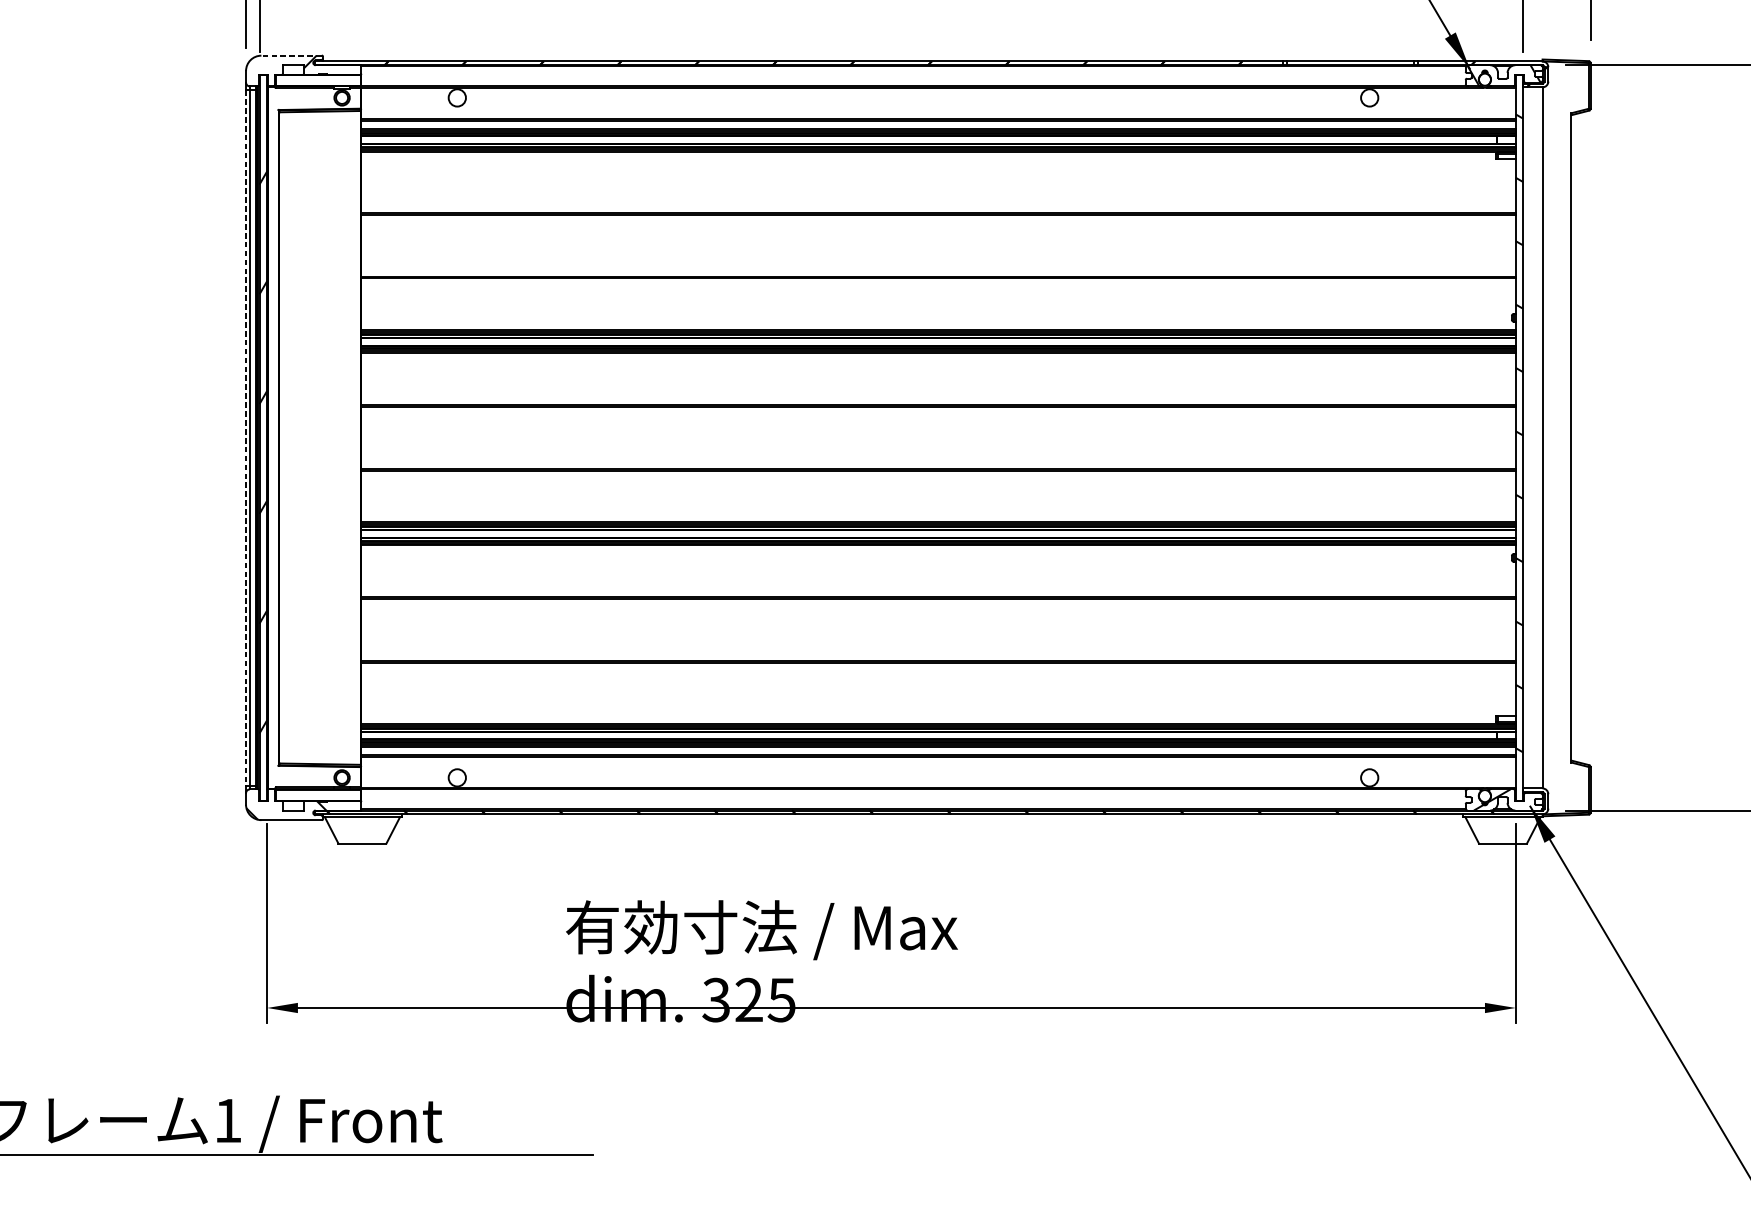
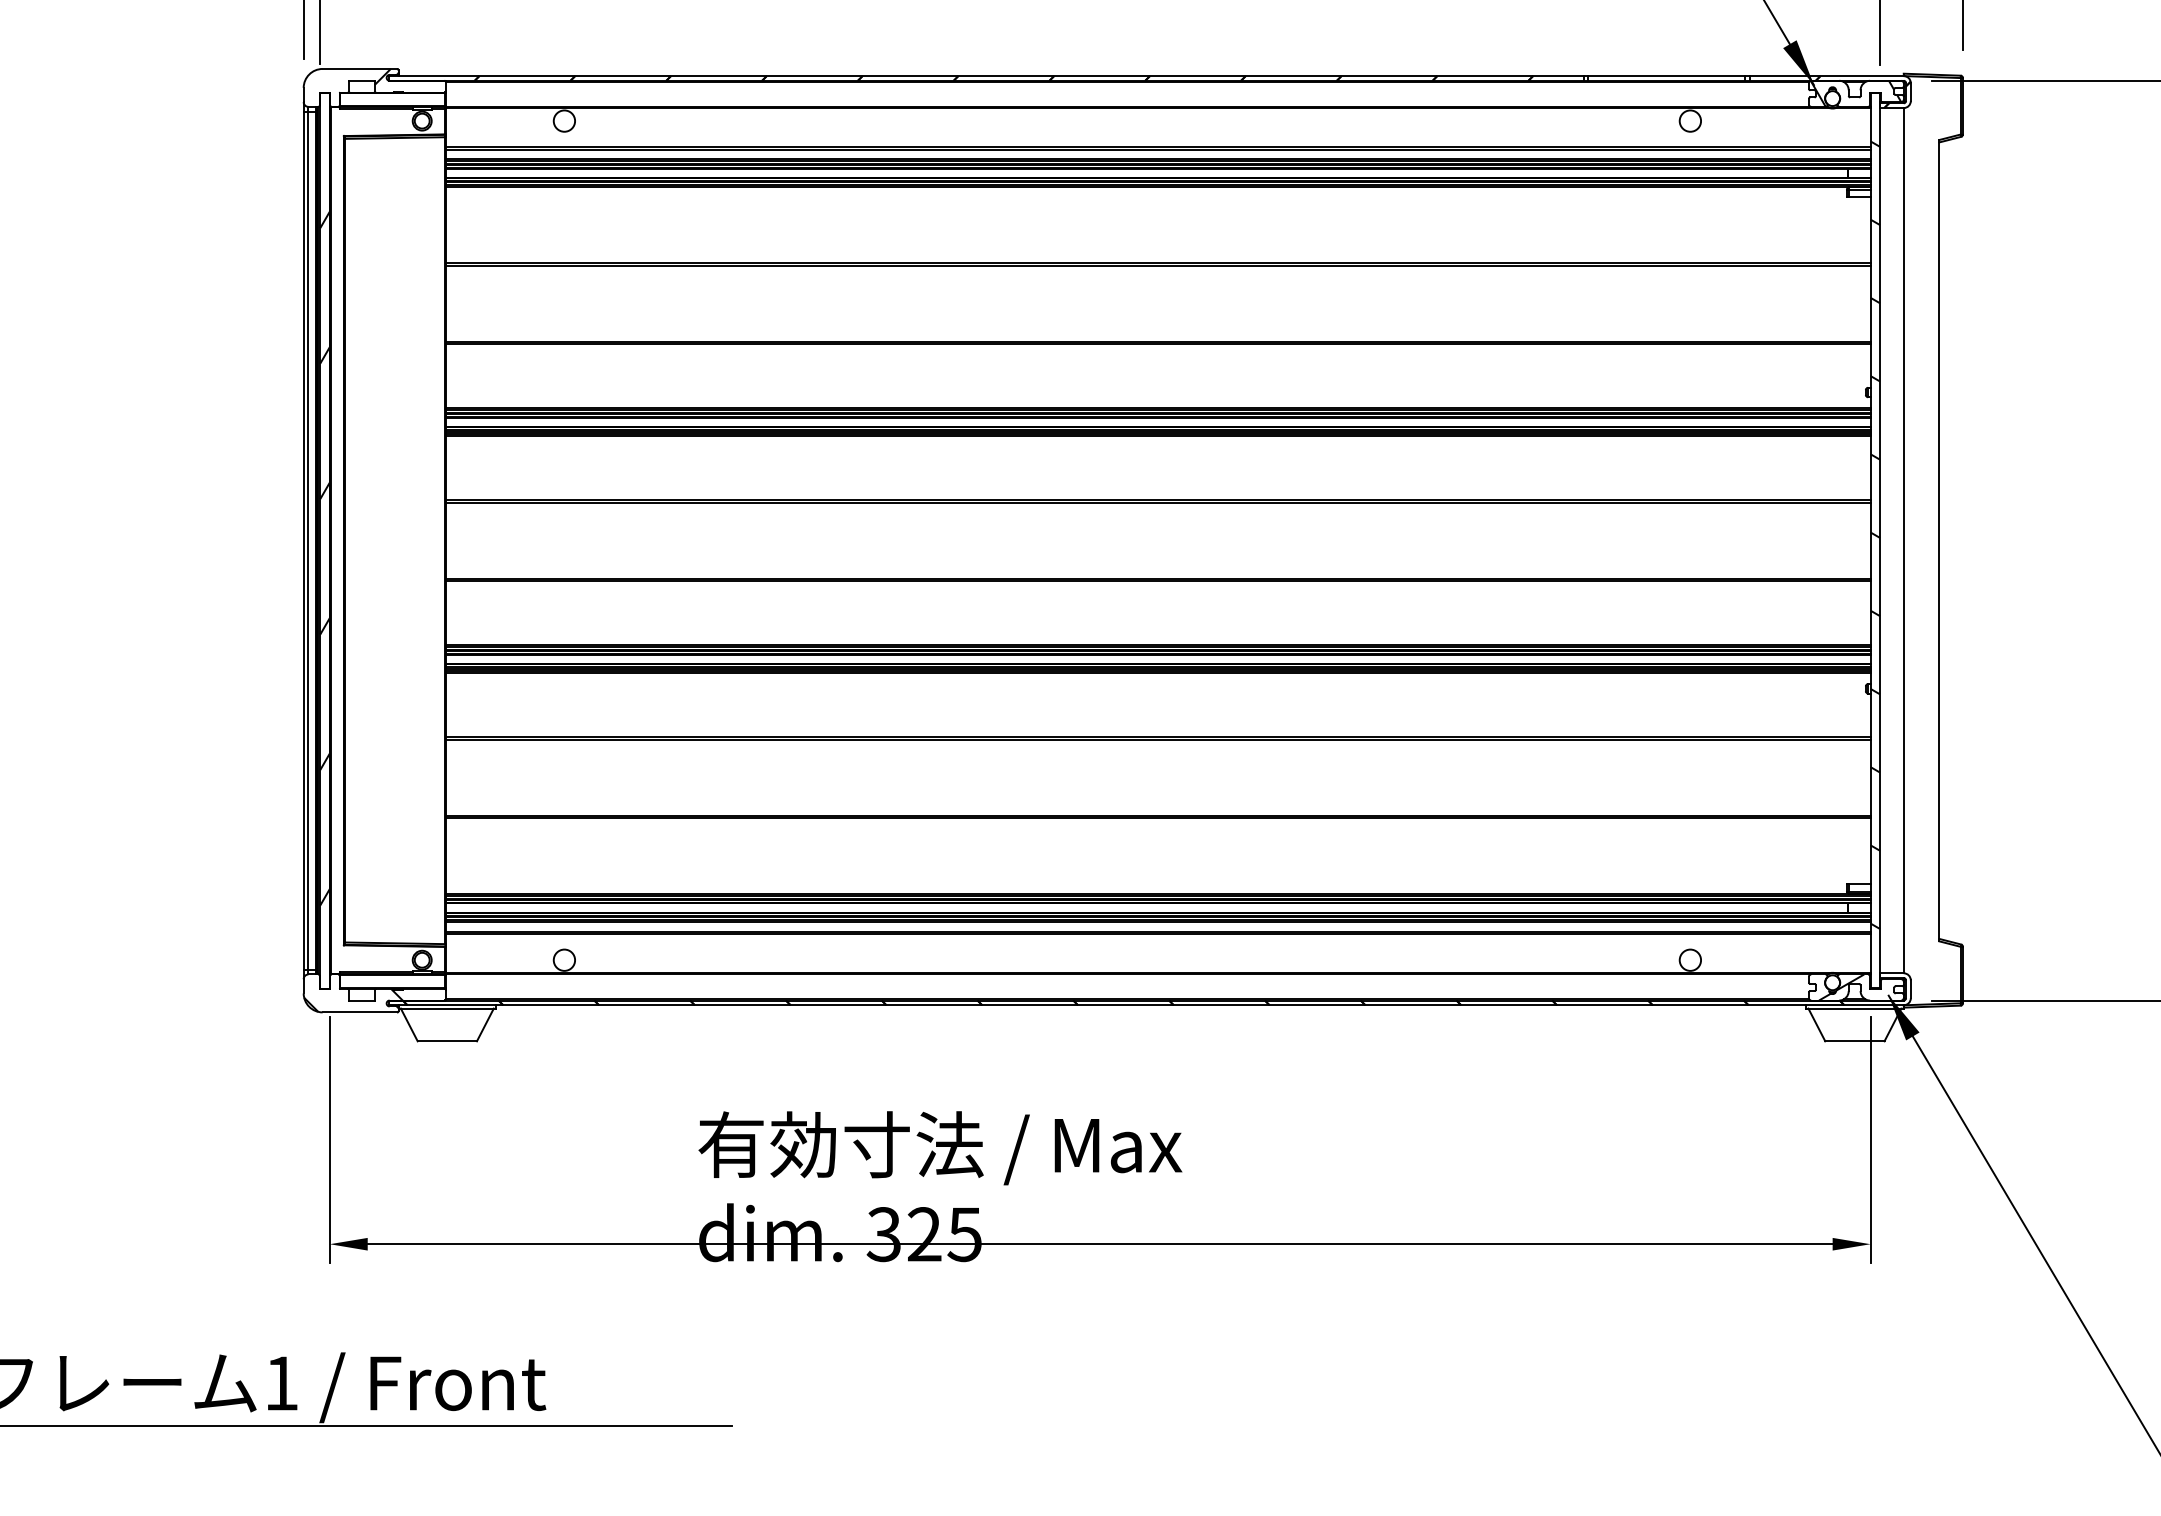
line: (291, 55) -> (359, 68), dashed -> solid
line: (245, 438) -> (303, 541), dashed -> solid

